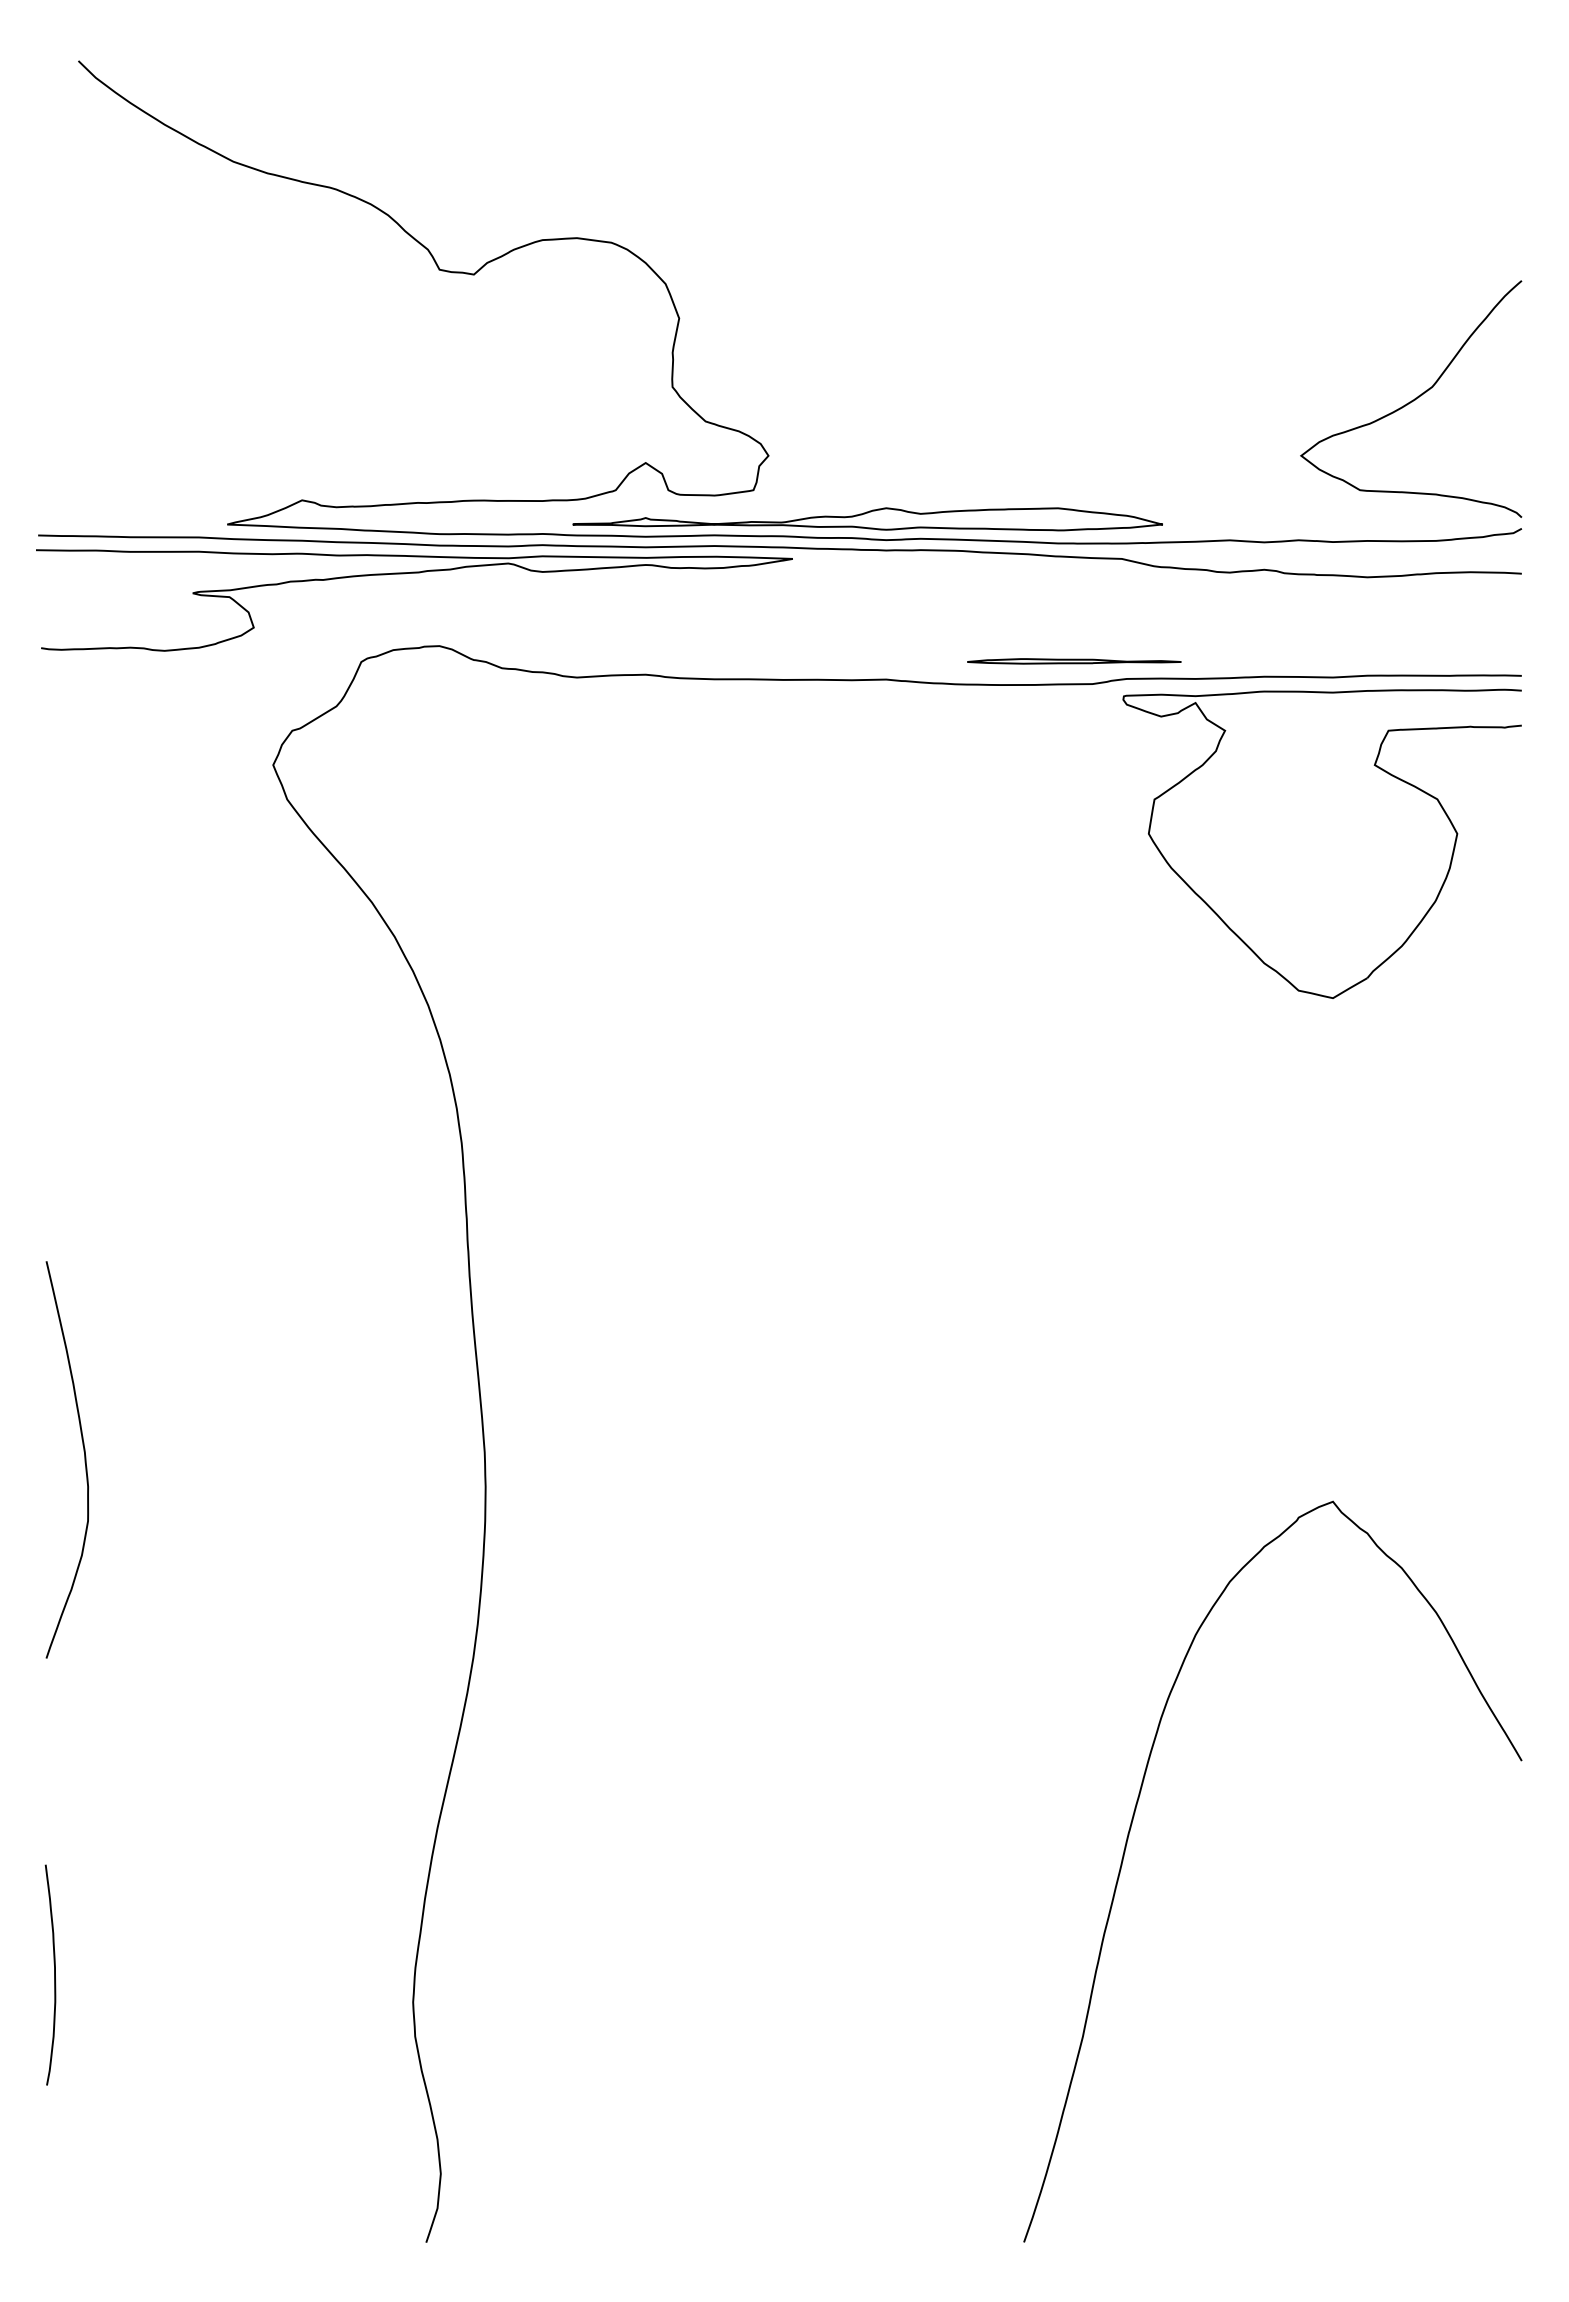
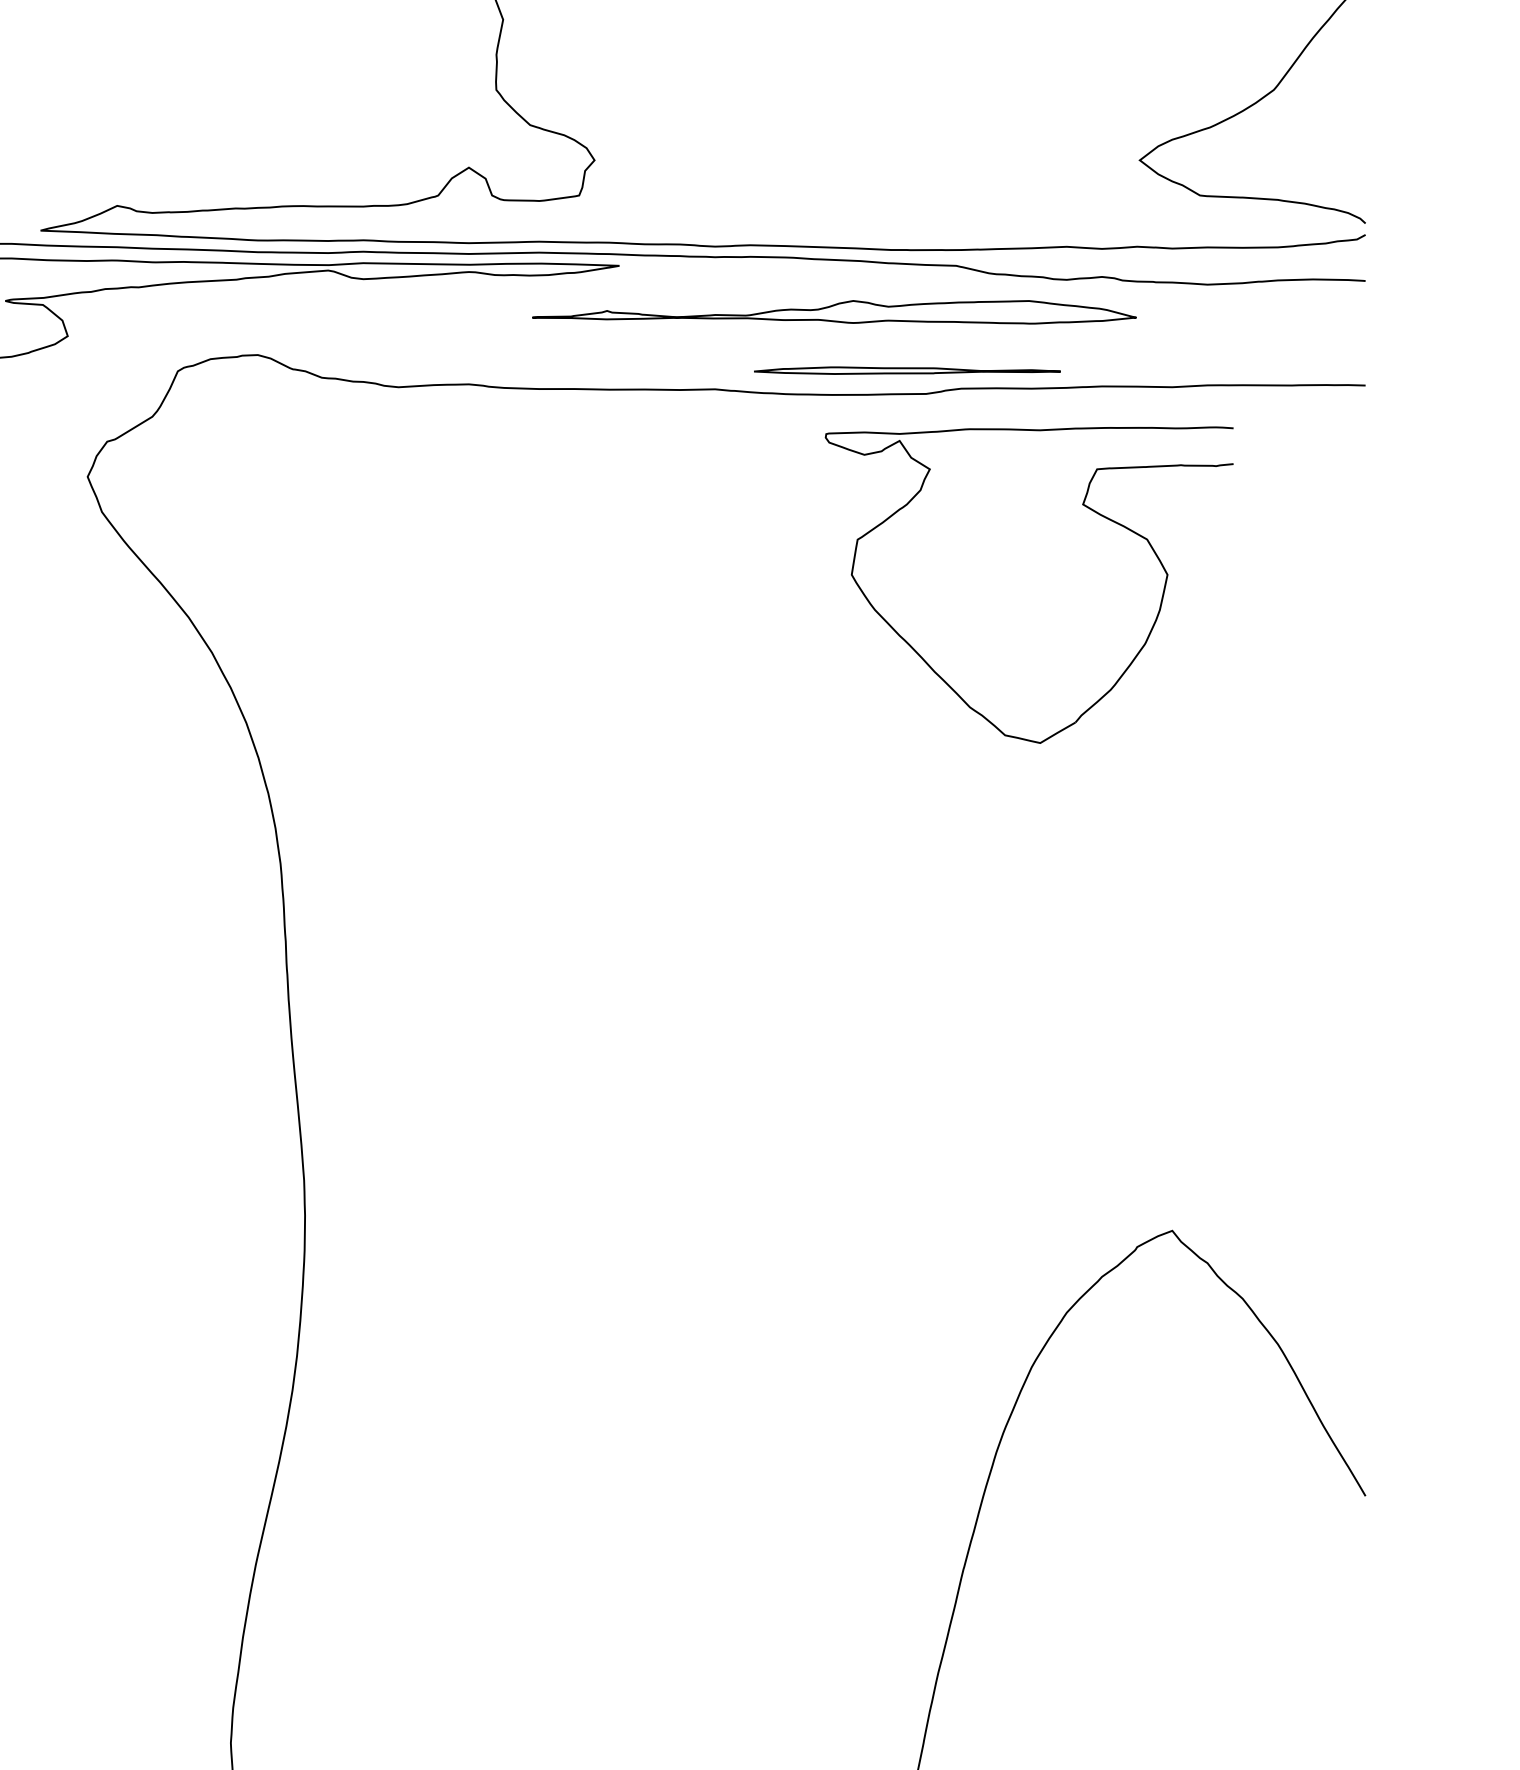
part: (867, 519) -> (834, 312), moved
part: (1074, 661) -> (907, 370), size x1.4
part: (1373, 765) -> (1081, 504), moved

